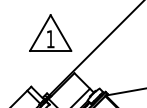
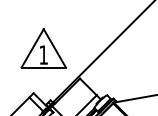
part: (50, 32) -> (43, 47), moved

